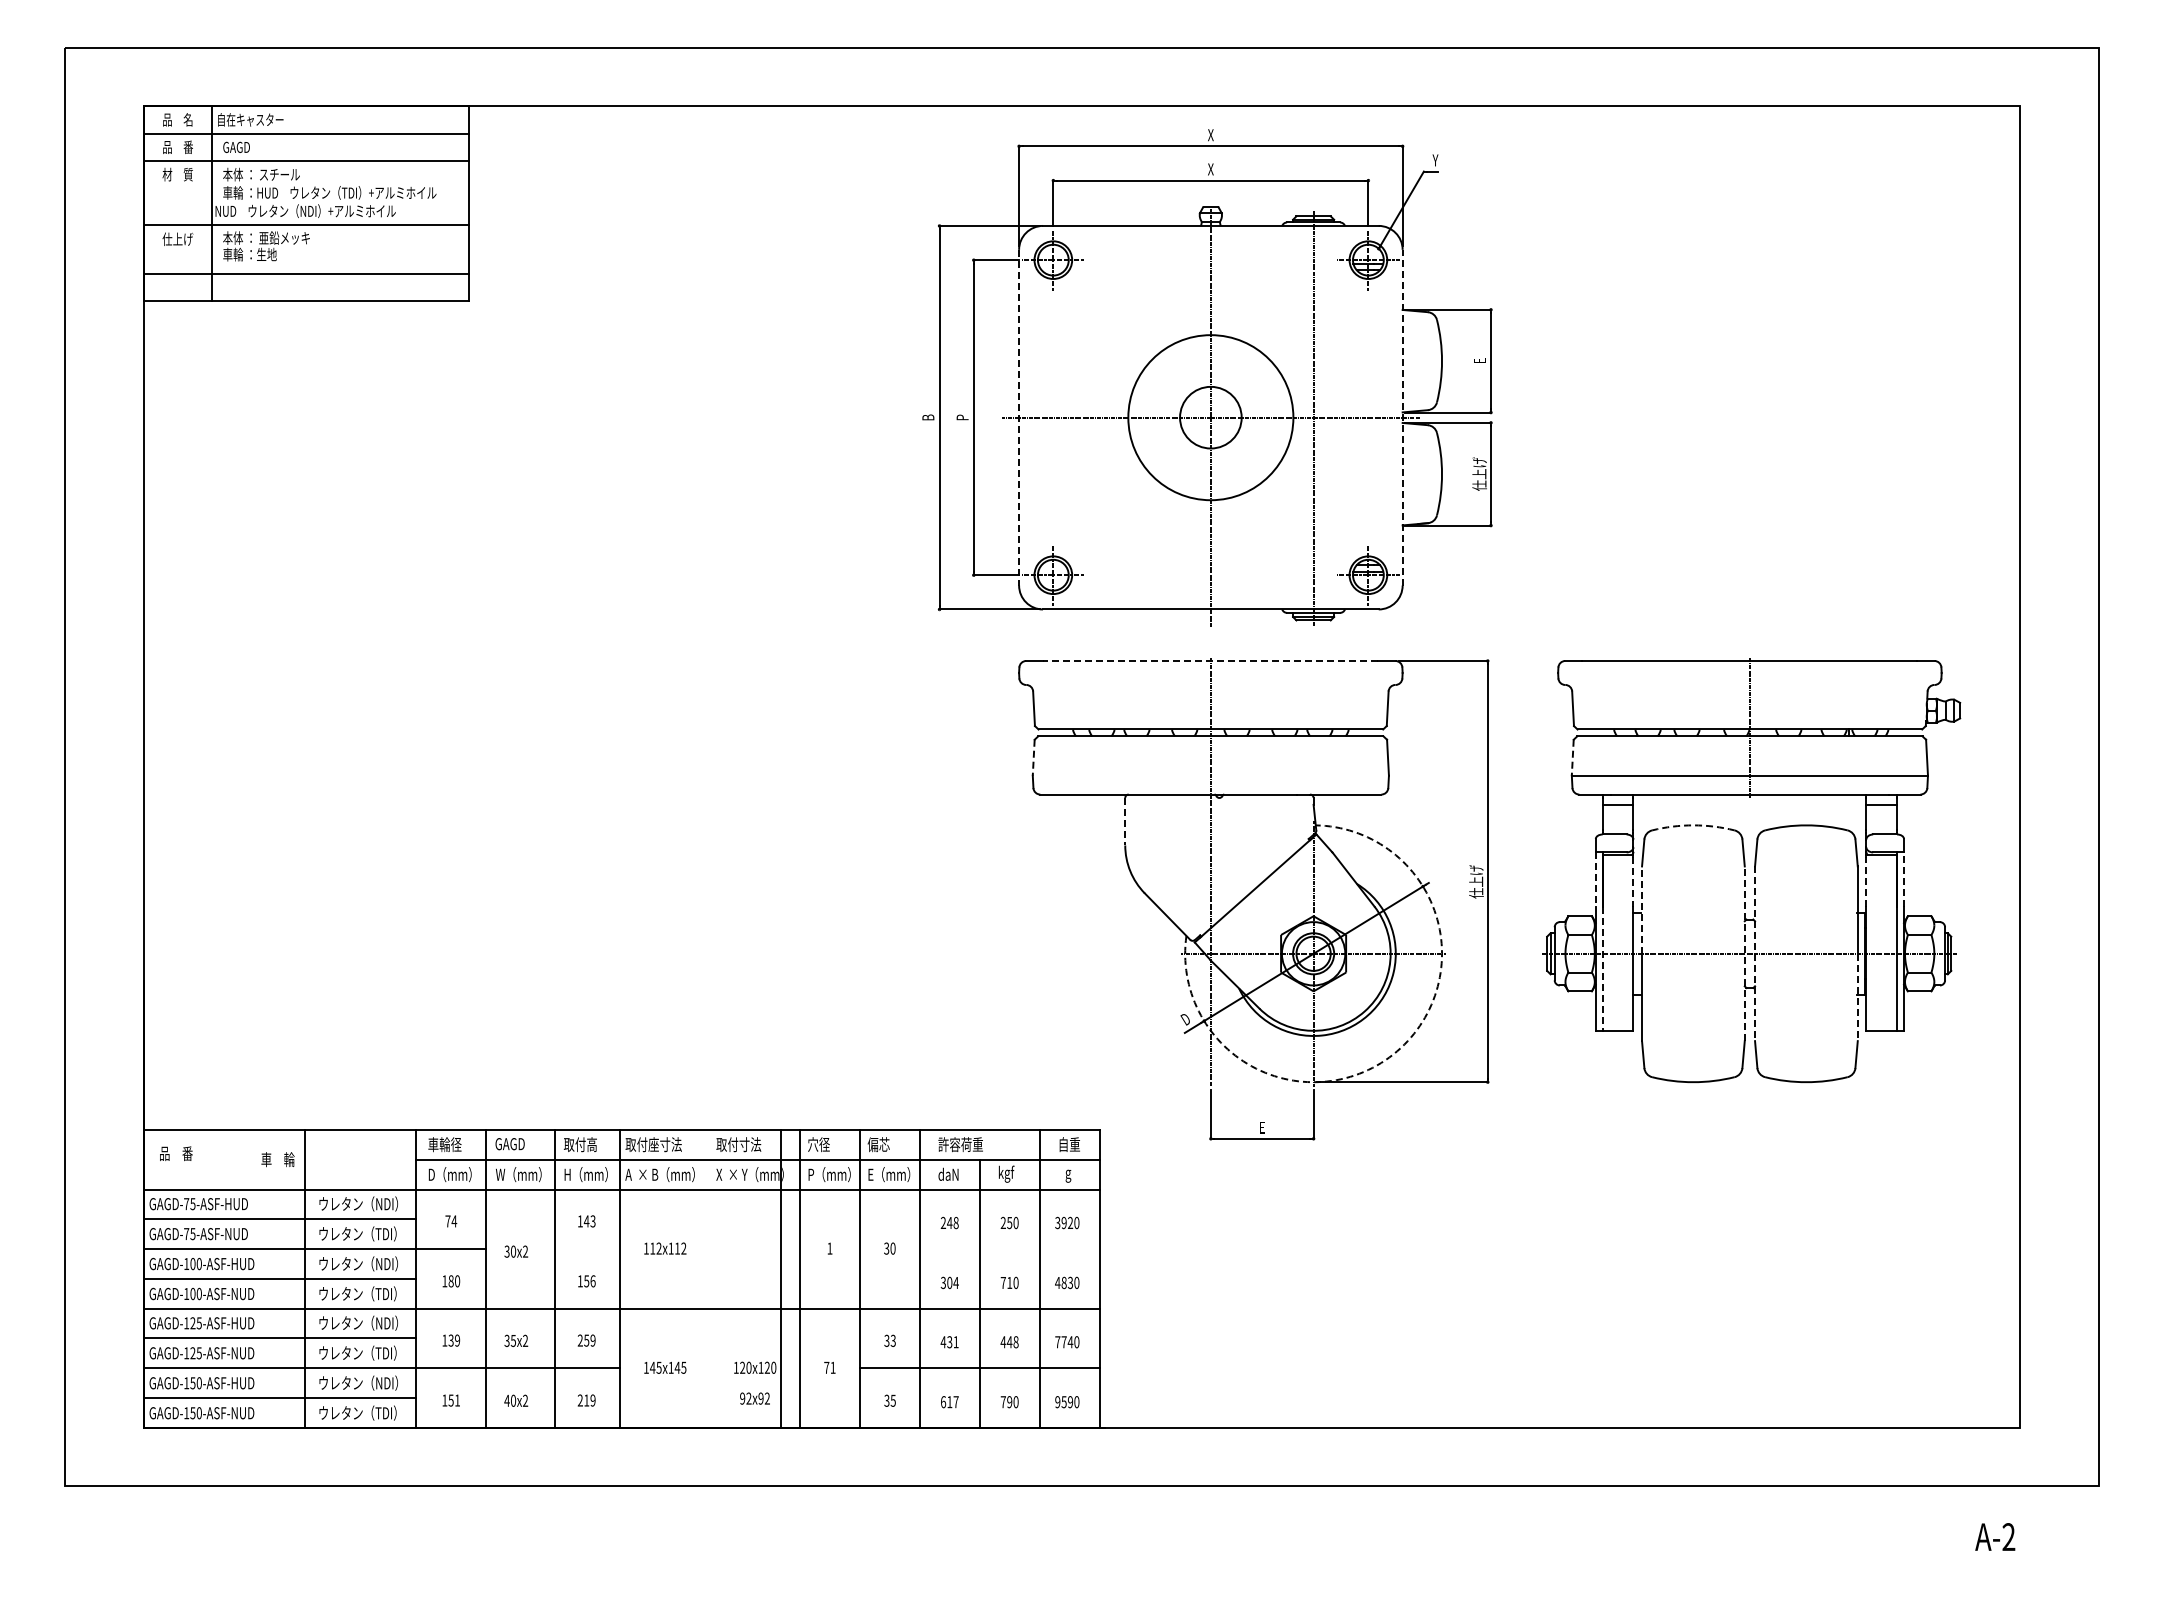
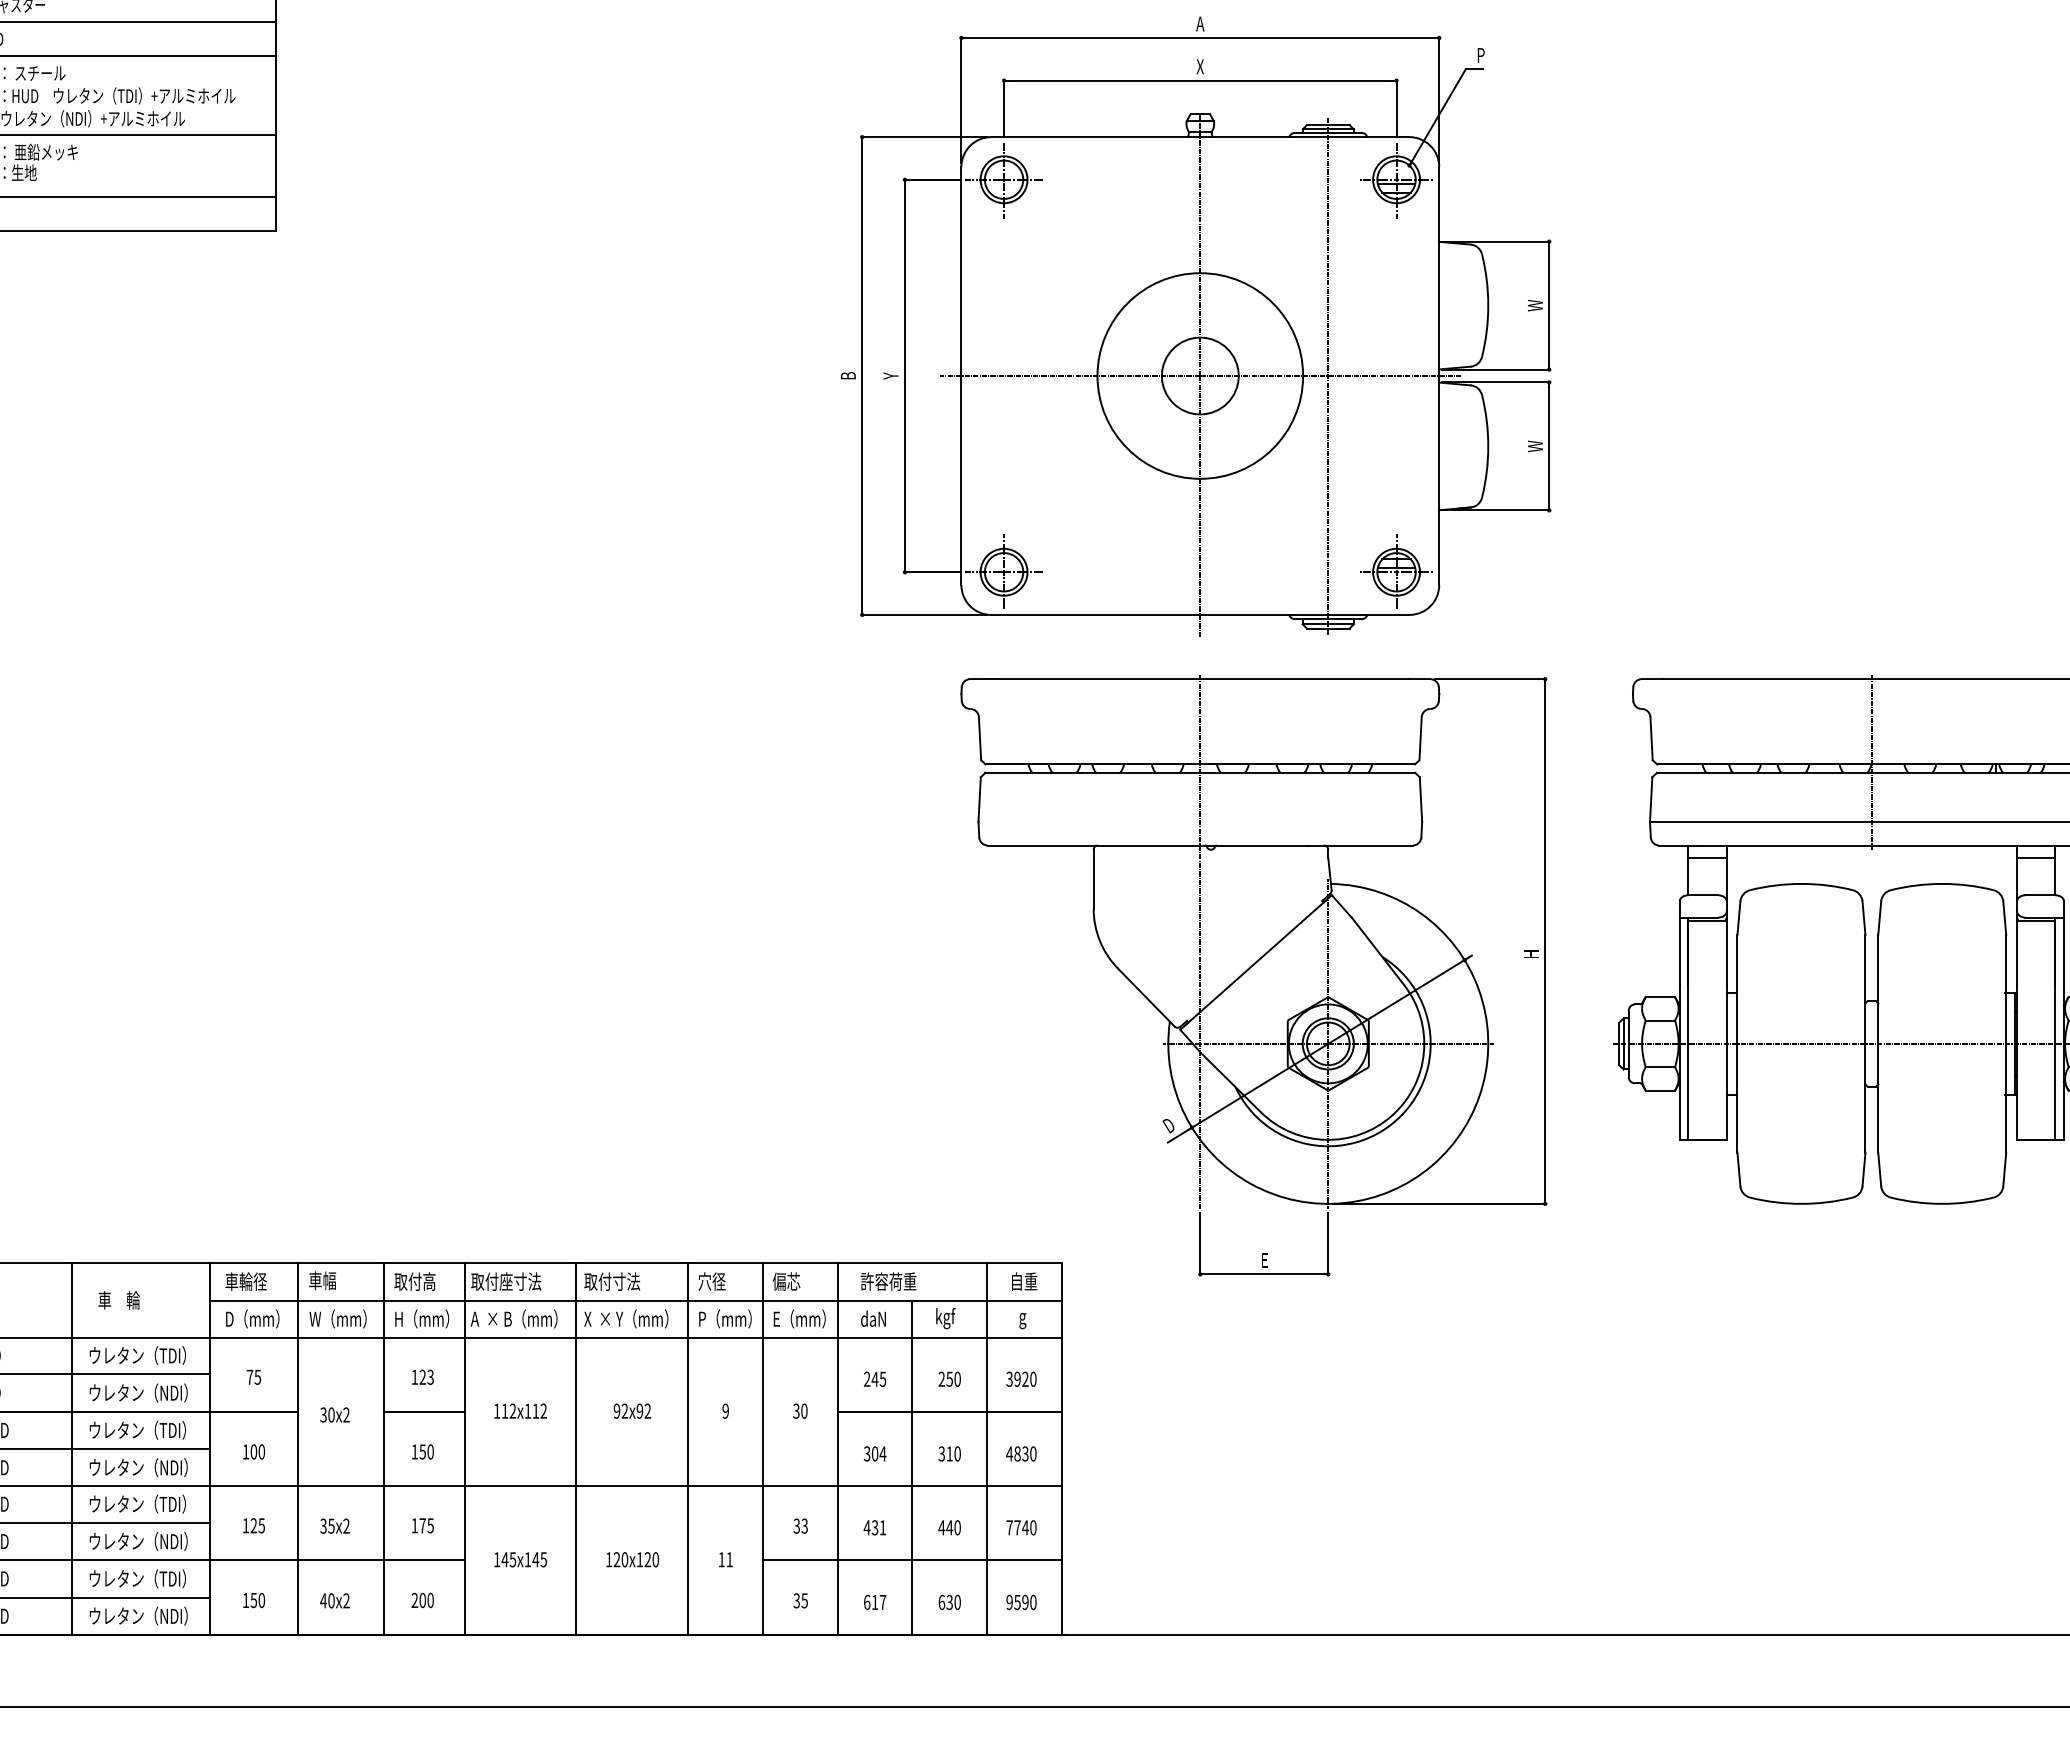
text: (1210, 134) -> (1199, 23), X -> A
text: (1435, 160) -> (1480, 55), Y -> P
text: (1479, 360) -> (1534, 304), E -> W
text: (962, 417) -> (890, 375), P -> Y
line: (1019, 417) -> (961, 375), dashed -> solid
line: (1402, 417) -> (1439, 375), dashed -> solid
text: (1479, 473) -> (1534, 445), 仕上げ -> W
line: (1210, 661) -> (1199, 679), dashed -> solid
line: (1033, 758) -> (979, 800), dashed -> solid
line: (1572, 758) -> (1650, 800), dashed -> solid
line: (1125, 821) -> (1093, 879), dashed -> solid
arc: (1693, 825) -> (1801, 884), dashed -> solid
line: (1904, 878) -> (2064, 950), dashed -> solid
line: (1595, 879) -> (1679, 951), dashed -> solid
text: (1476, 881) -> (1531, 953), 仕上げ -> H
line: (1633, 881) -> (1726, 953), dashed -> solid
line: (1866, 881) -> (2017, 953), dashed -> solid
line: (1642, 910) -> (1738, 989), dashed -> solid
line: (1744, 953) -> (1865, 1043), dashed -> solid
line: (1755, 954) -> (1878, 1044), dashed -> solid
line: (1602, 969) -> (1688, 1063), dashed -> solid
line: (1857, 997) -> (2005, 1098), dashed -> solid
arc: (1397, 1051) -> (1432, 1165), dashed -> solid
text: (509, 1143) -> (326, 1280), GAGD -> 車幅
text: (277, 1159) -> (118, 1300), moved
text: (386, 1203) -> (173, 1354), ウレタン（NDI） -> ウレタン（TDI）
text: (454, 1221) -> (258, 1377), 74 -> 75
text: (586, 1221) -> (422, 1377), 143 -> 123
text: (955, 1222) -> (882, 1378), 248 -> 245
text: (386, 1233) -> (173, 1392), ウレタン（TDI） -> ウレタン（NDI）
text: (829, 1248) -> (725, 1411), 1 -> 9
line: (587, 1249) -> (423, 1412), added
line: (1009, 1249) -> (949, 1412), added
text: (386, 1263) -> (173, 1429), ウレタン（NDI） -> ウレタン（TDI）
line: (781, 1278) -> (576, 1448), moved
text: (450, 1281) -> (253, 1452), 180 -> 100
text: (592, 1281) -> (429, 1452), 156 -> 150
text: (1002, 1282) -> (940, 1453), 710 -> 310
text: (386, 1293) -> (173, 1467), ウレタン（TDI） -> ウレタン（NDI）
text: (386, 1322) -> (173, 1503), ウレタン（NDI） -> ウレタン（TDI）
text: (454, 1340) -> (258, 1525), 139 -> 125
text: (586, 1340) -> (422, 1525), 259 -> 175
text: (1015, 1341) -> (956, 1526), 448 -> 440
text: (386, 1352) -> (173, 1540), ウレタン（TDI） -> ウレタン（NDI）
text: (826, 1367) -> (721, 1559), 71 -> 11
text: (386, 1382) -> (173, 1577), ウレタン（NDI） -> ウレタン（TDI）
text: (754, 1398) -> (631, 1411), moved
text: (457, 1400) -> (261, 1600), 151 -> 150
text: (589, 1400) -> (426, 1600), 219 -> 200
text: (1006, 1402) -> (945, 1602), 790 -> 630
text: (386, 1412) -> (173, 1615), ウレタン（TDI） -> ウレタン（NDI）

